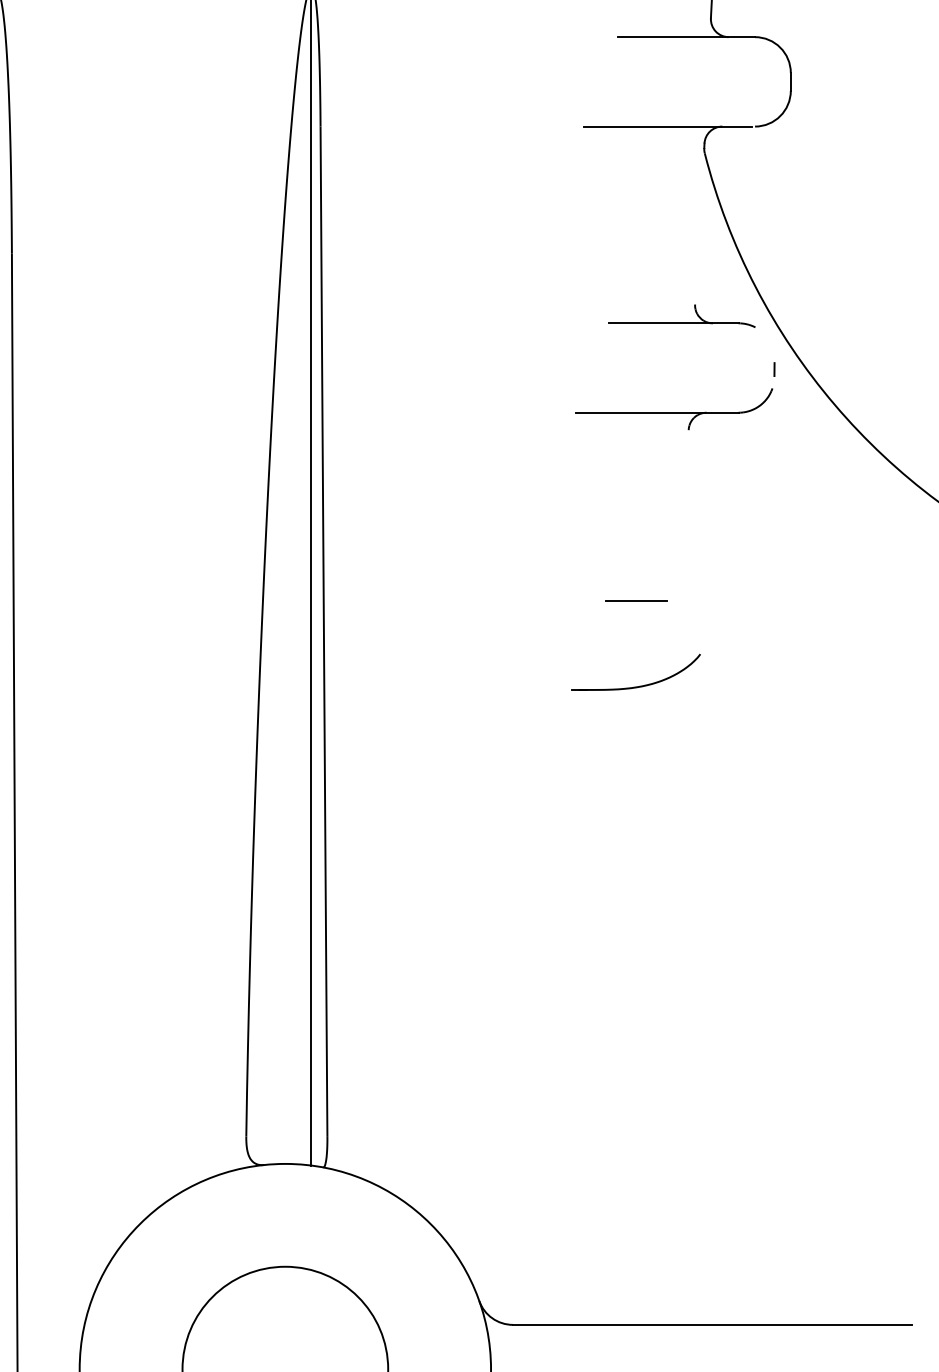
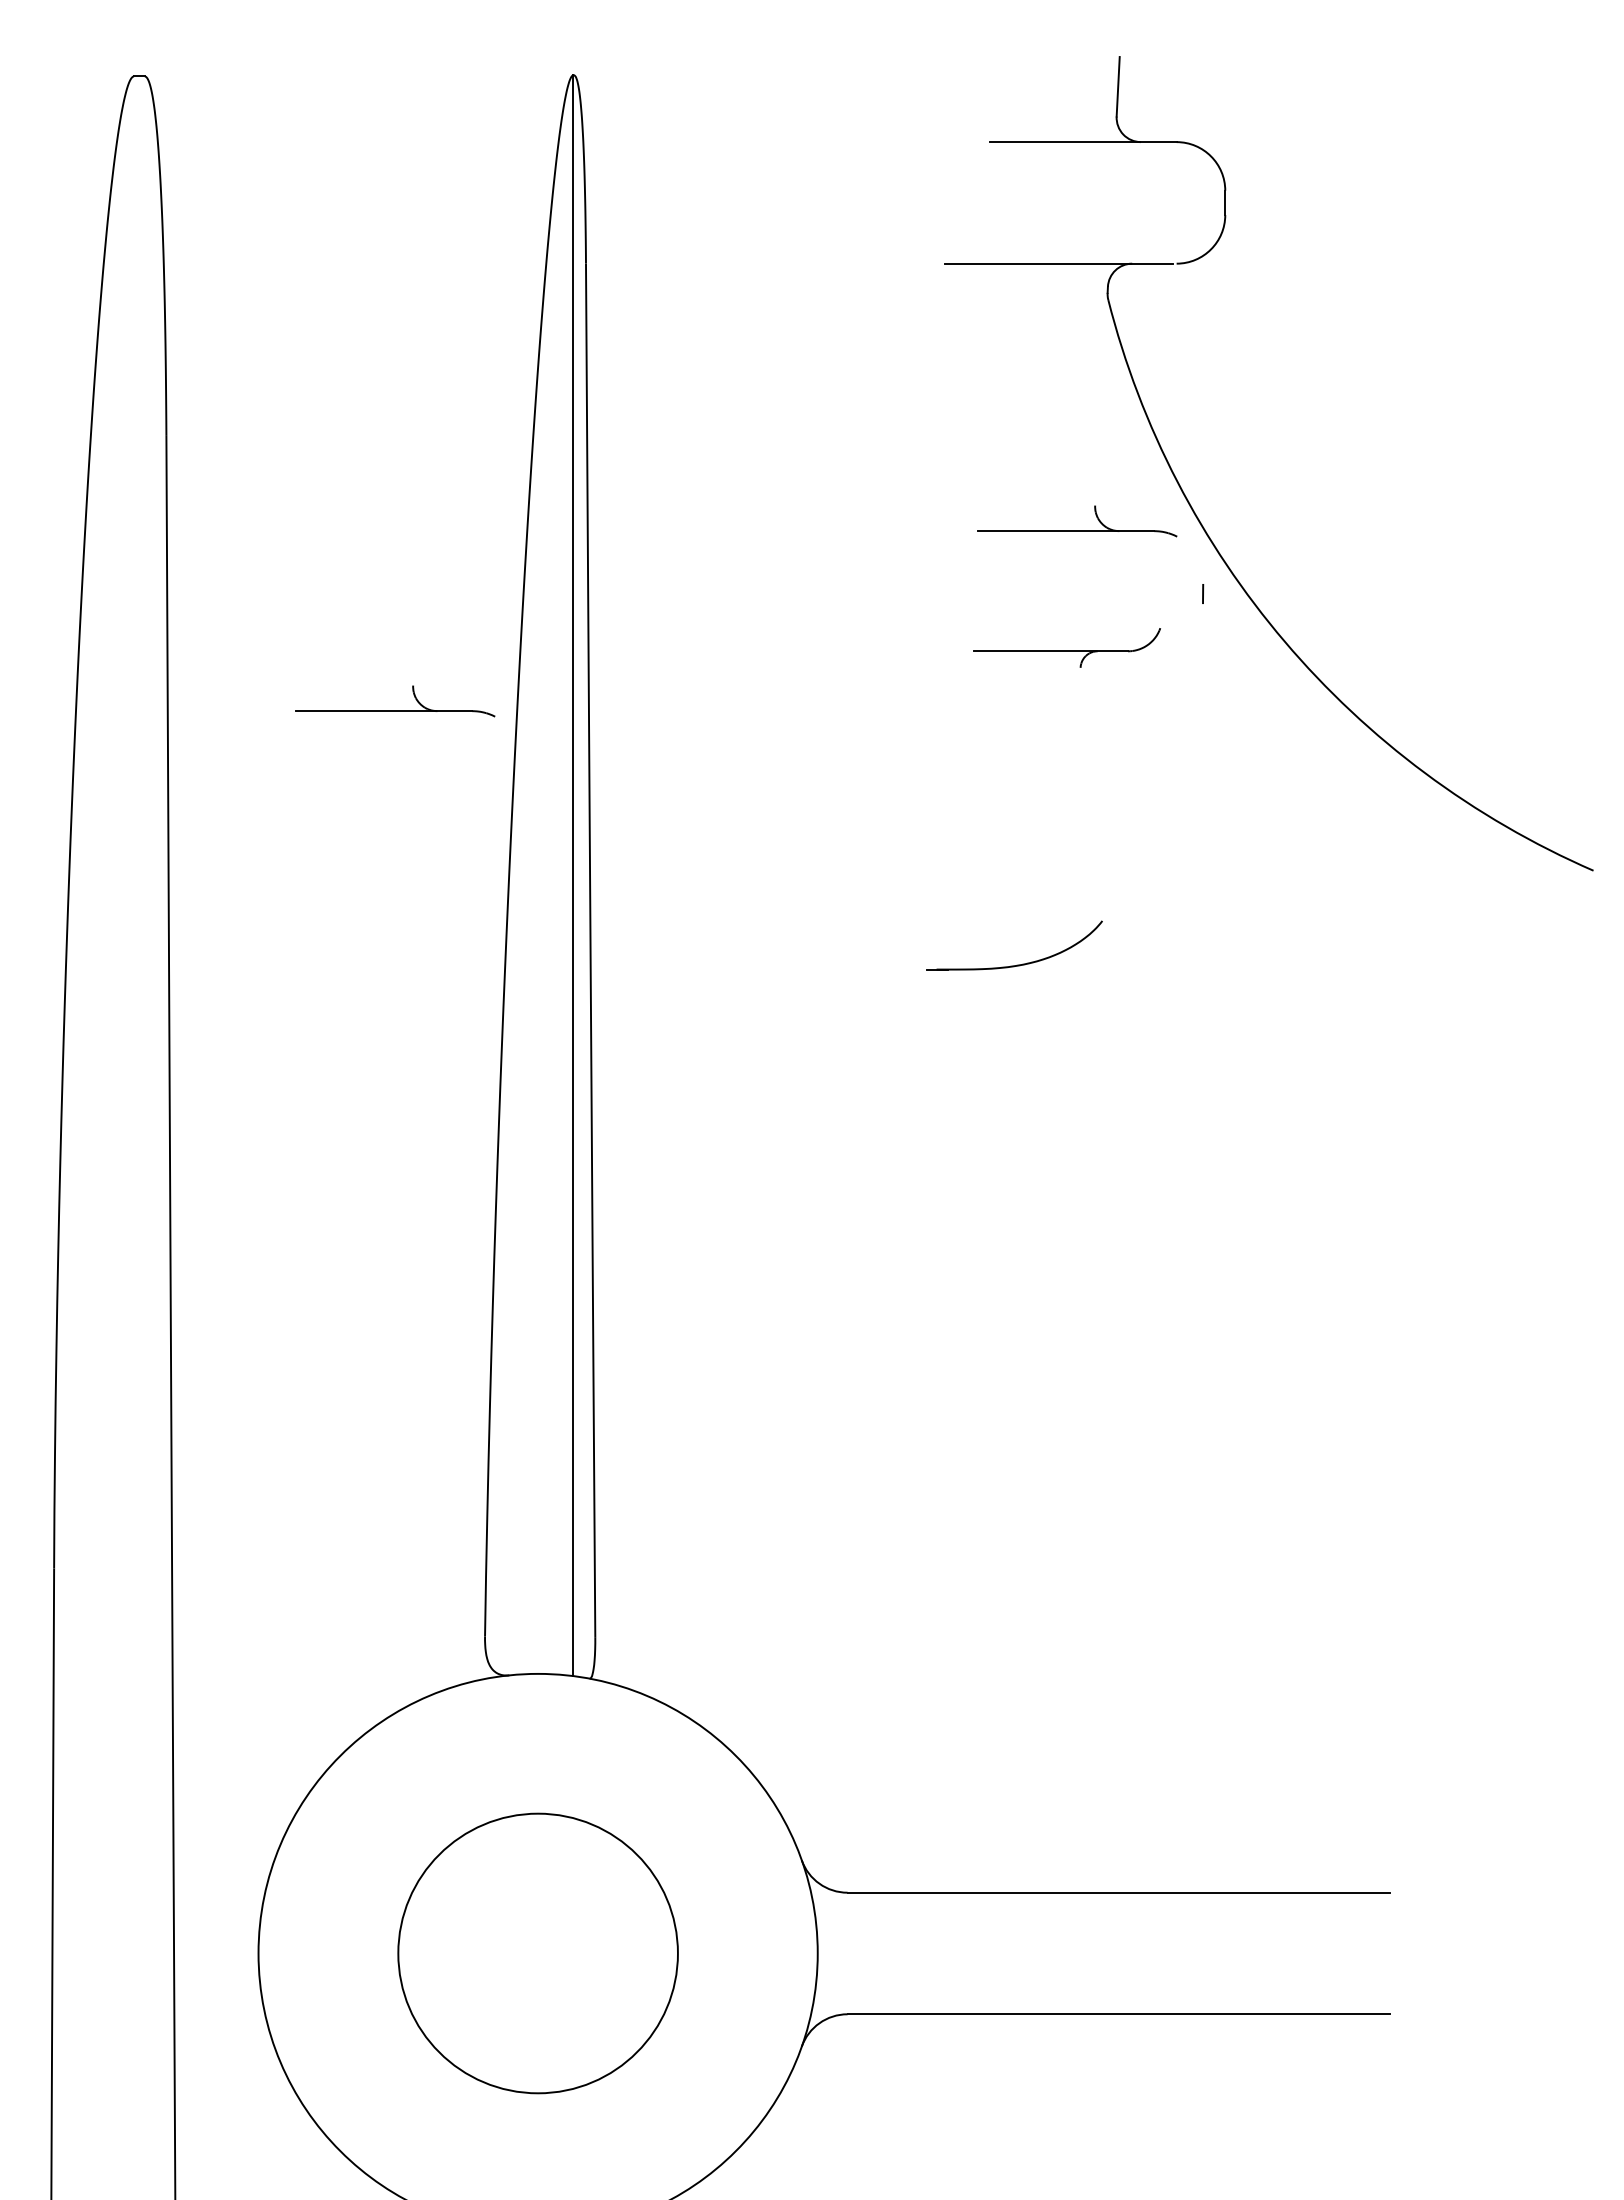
part: (674, 408) -> (1066, 647), size x0.7
part: (180, 455) -> (395, 710), added
line: (635, 600) -> (1014, 908), removed
part: (637, 686) -> (1017, 964), moved

